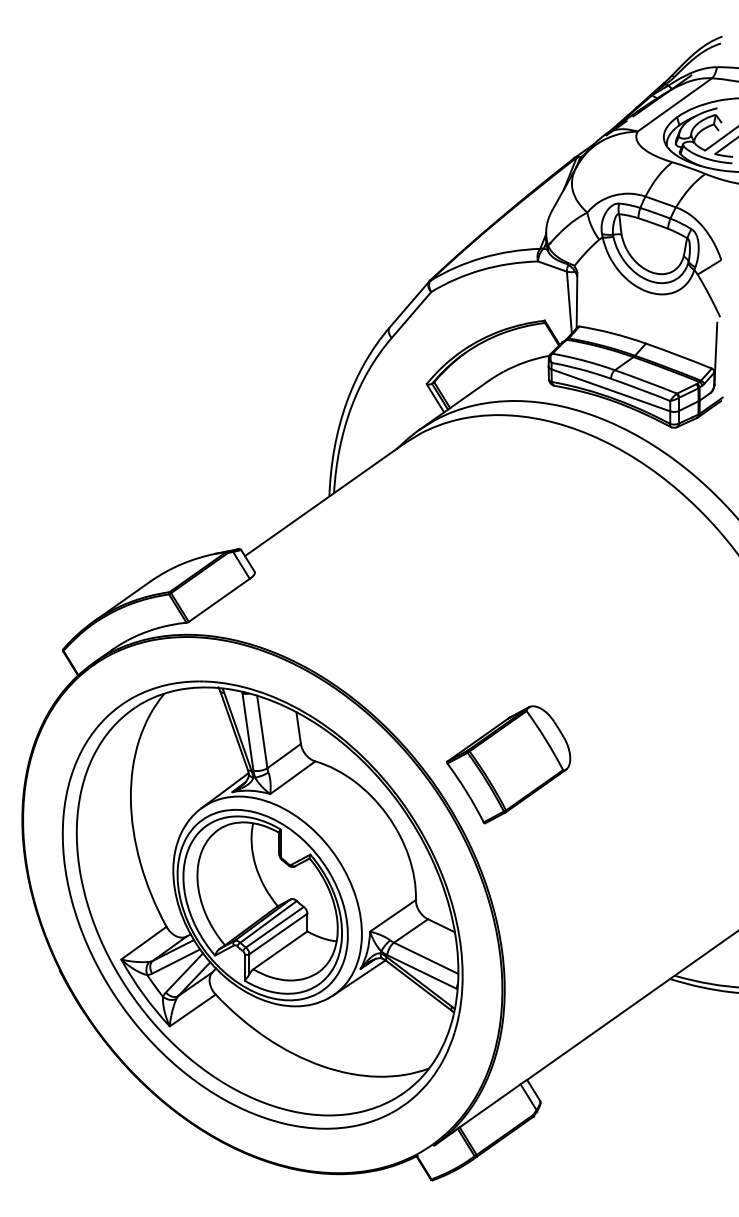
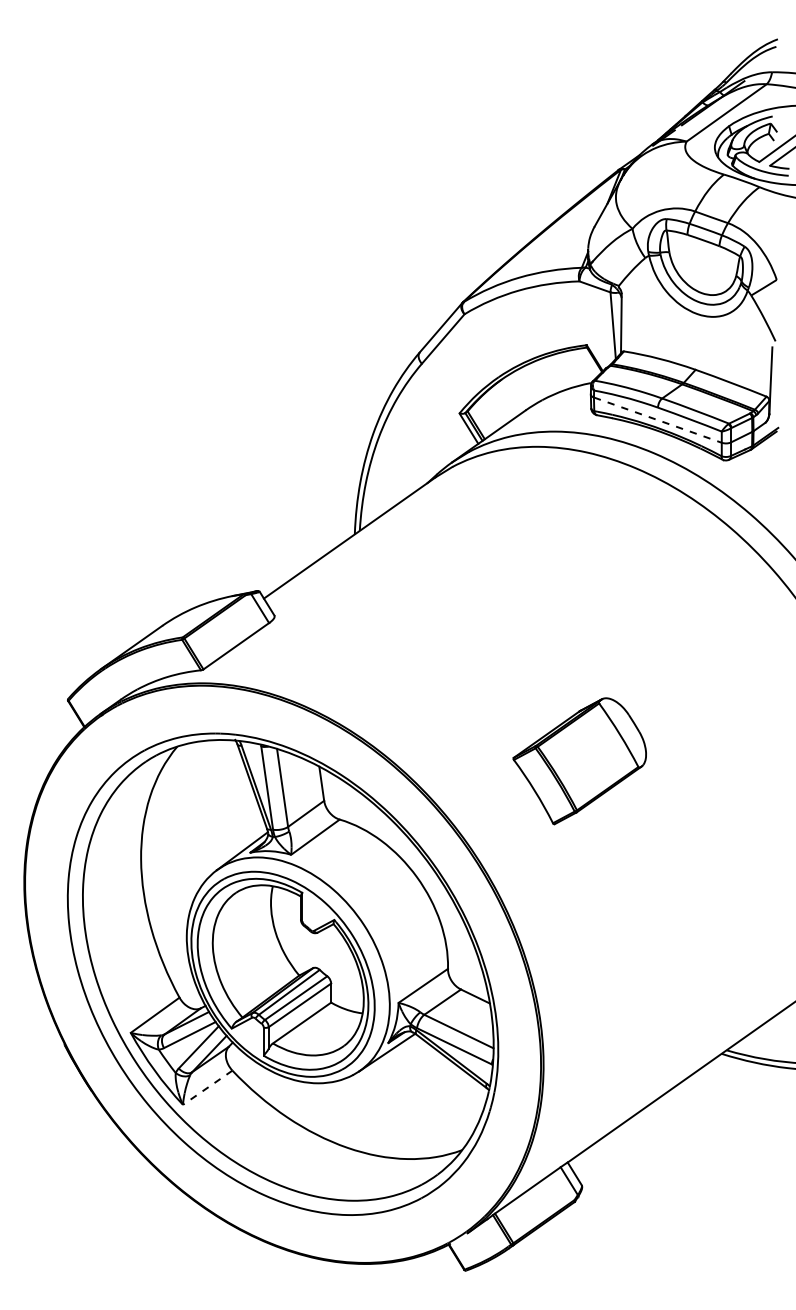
line: (610, 390) -> (657, 420), solid -> dashed
part: (508, 765) -> (579, 761), moved
line: (192, 1011) -> (207, 1088), solid -> dashed

